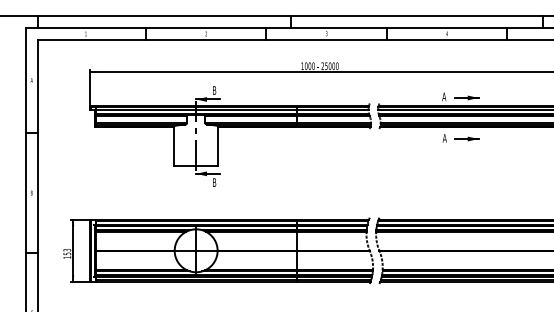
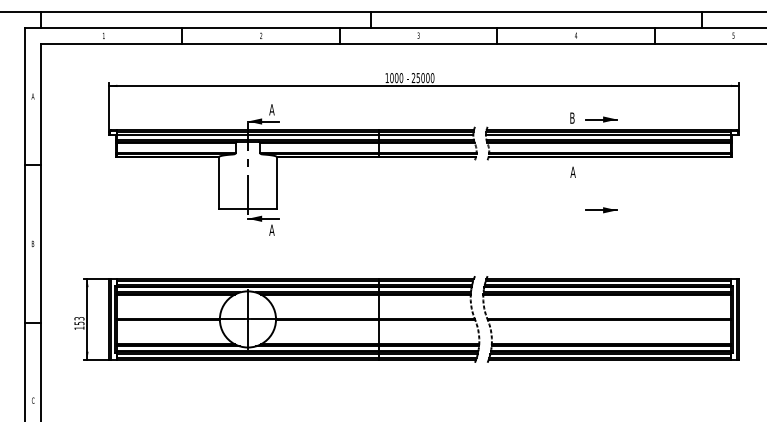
text: (214, 90) -> (271, 109), B -> A
text: (444, 96) -> (572, 117), A -> B
part: (466, 139) -> (601, 210), moved
text: (214, 182) -> (271, 229), B -> A

